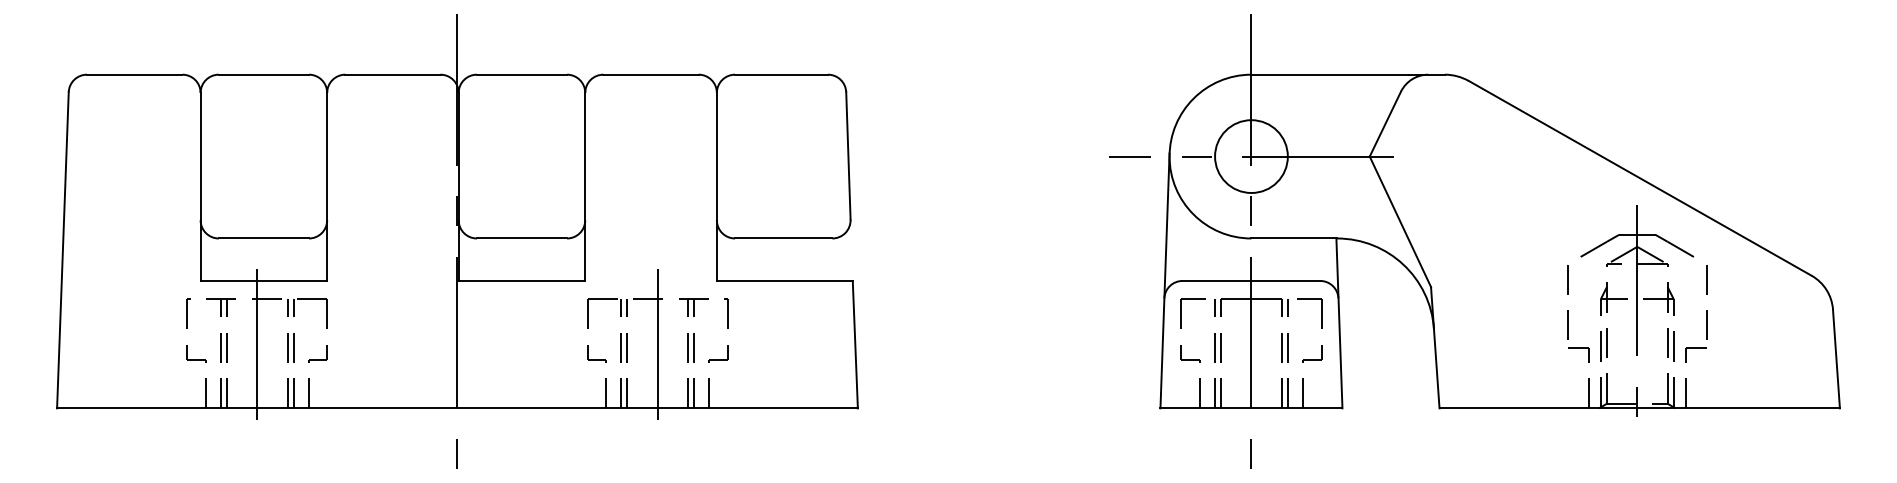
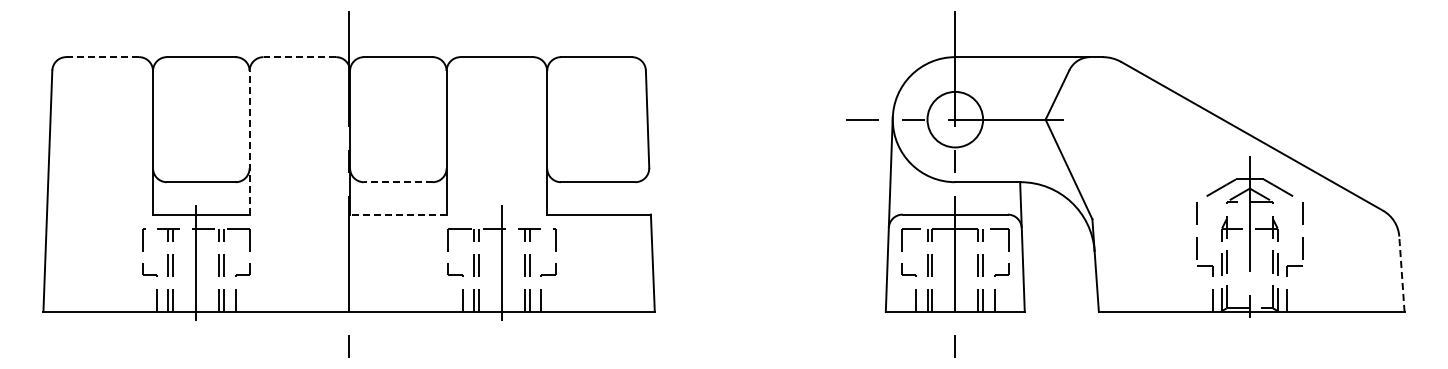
line: (134, 75) -> (102, 57), solid -> dashed
line: (392, 75) -> (299, 57), solid -> dashed
line: (326, 186) -> (249, 142), solid -> dashed
line: (520, 238) -> (397, 182), solid -> dashed
line: (520, 280) -> (397, 214), solid -> dashed
line: (1835, 359) -> (1401, 274), solid -> dashed

